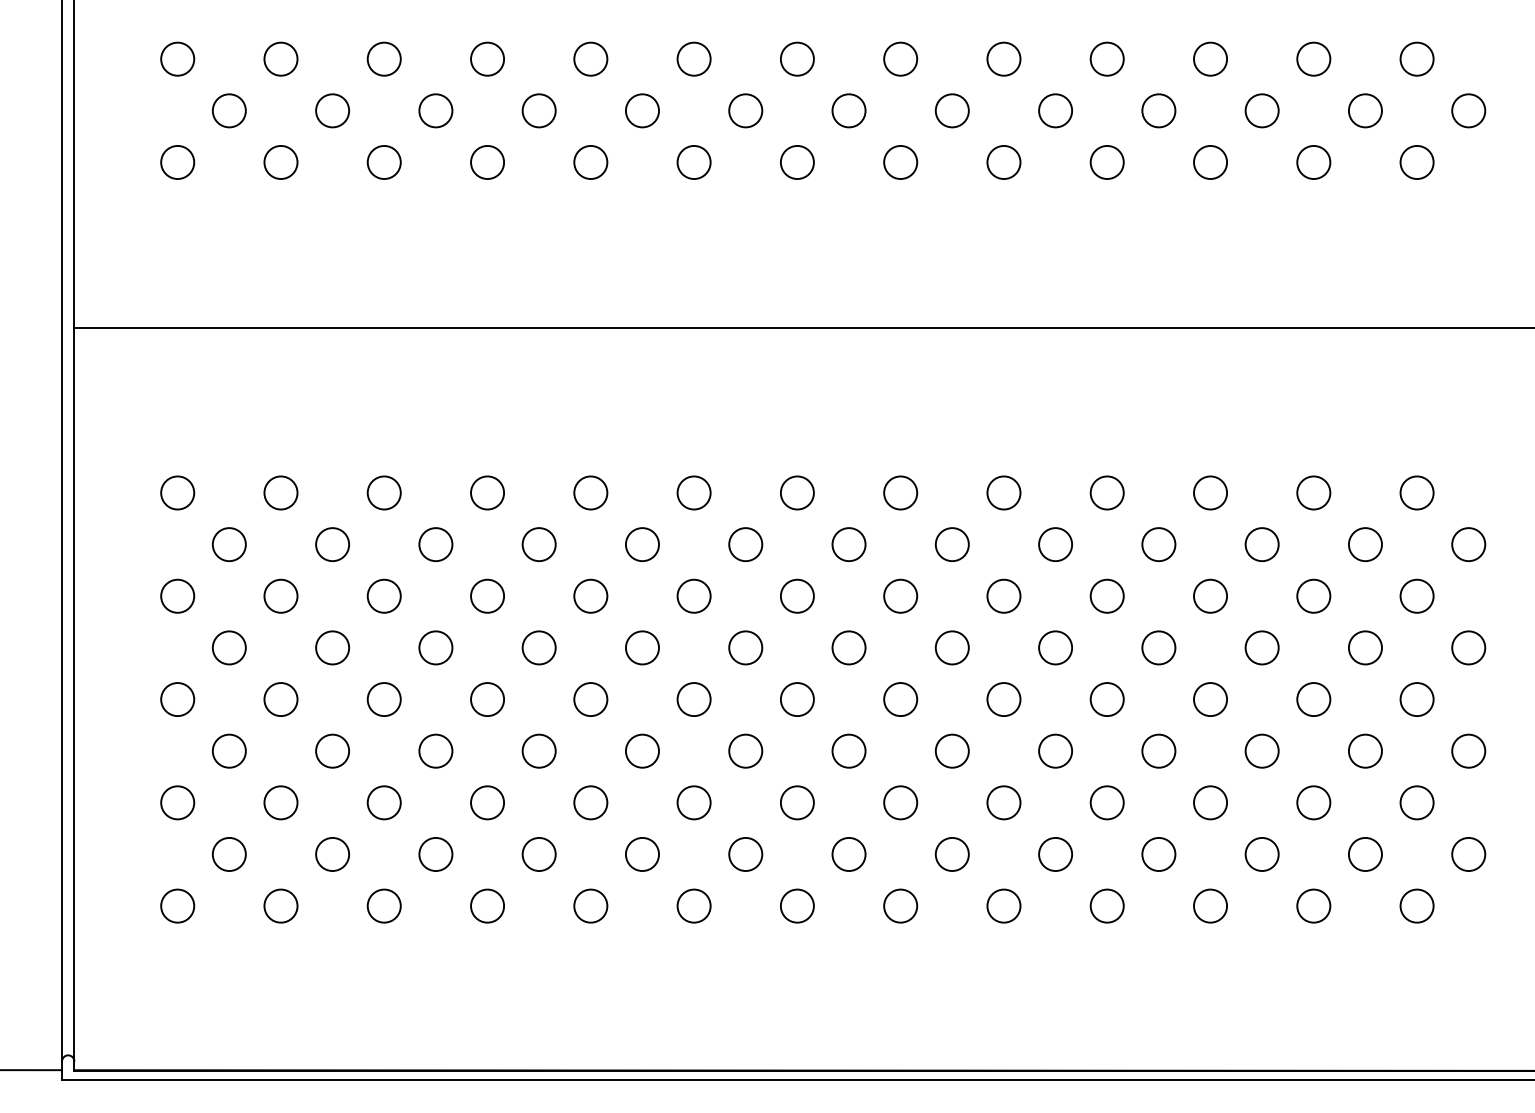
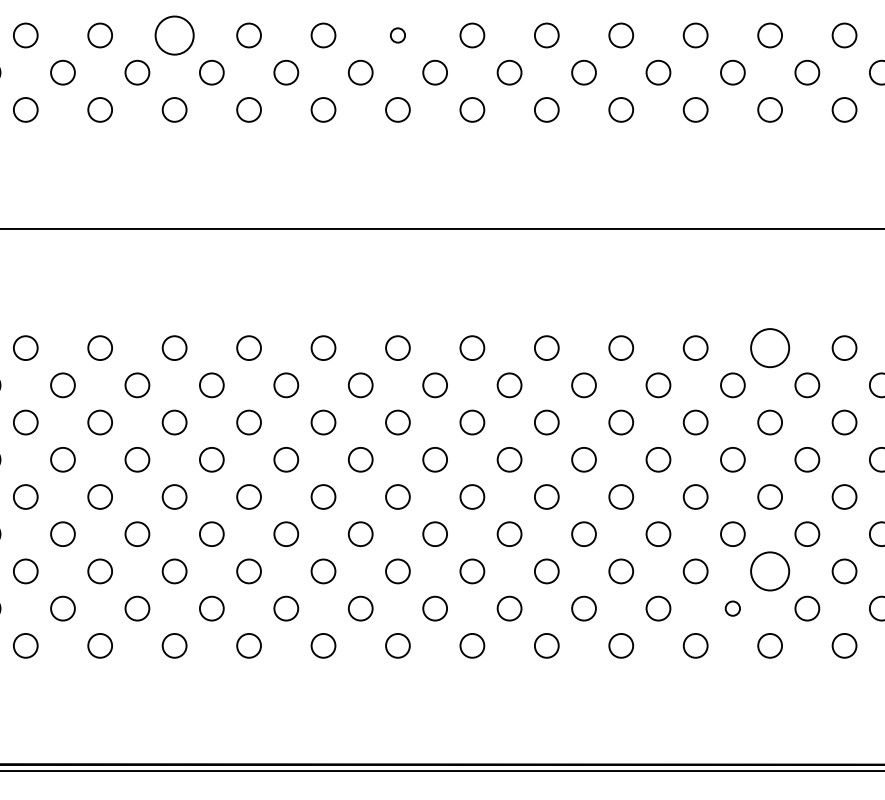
circle: (487, 58) -> (174, 34), size x1.6
circle: (796, 58) -> (397, 34), size x0.6
circle: (1313, 492) -> (769, 347), size x1.6
circle: (1313, 802) -> (769, 571), size x1.6
circle: (1261, 854) -> (732, 608), size x0.6

